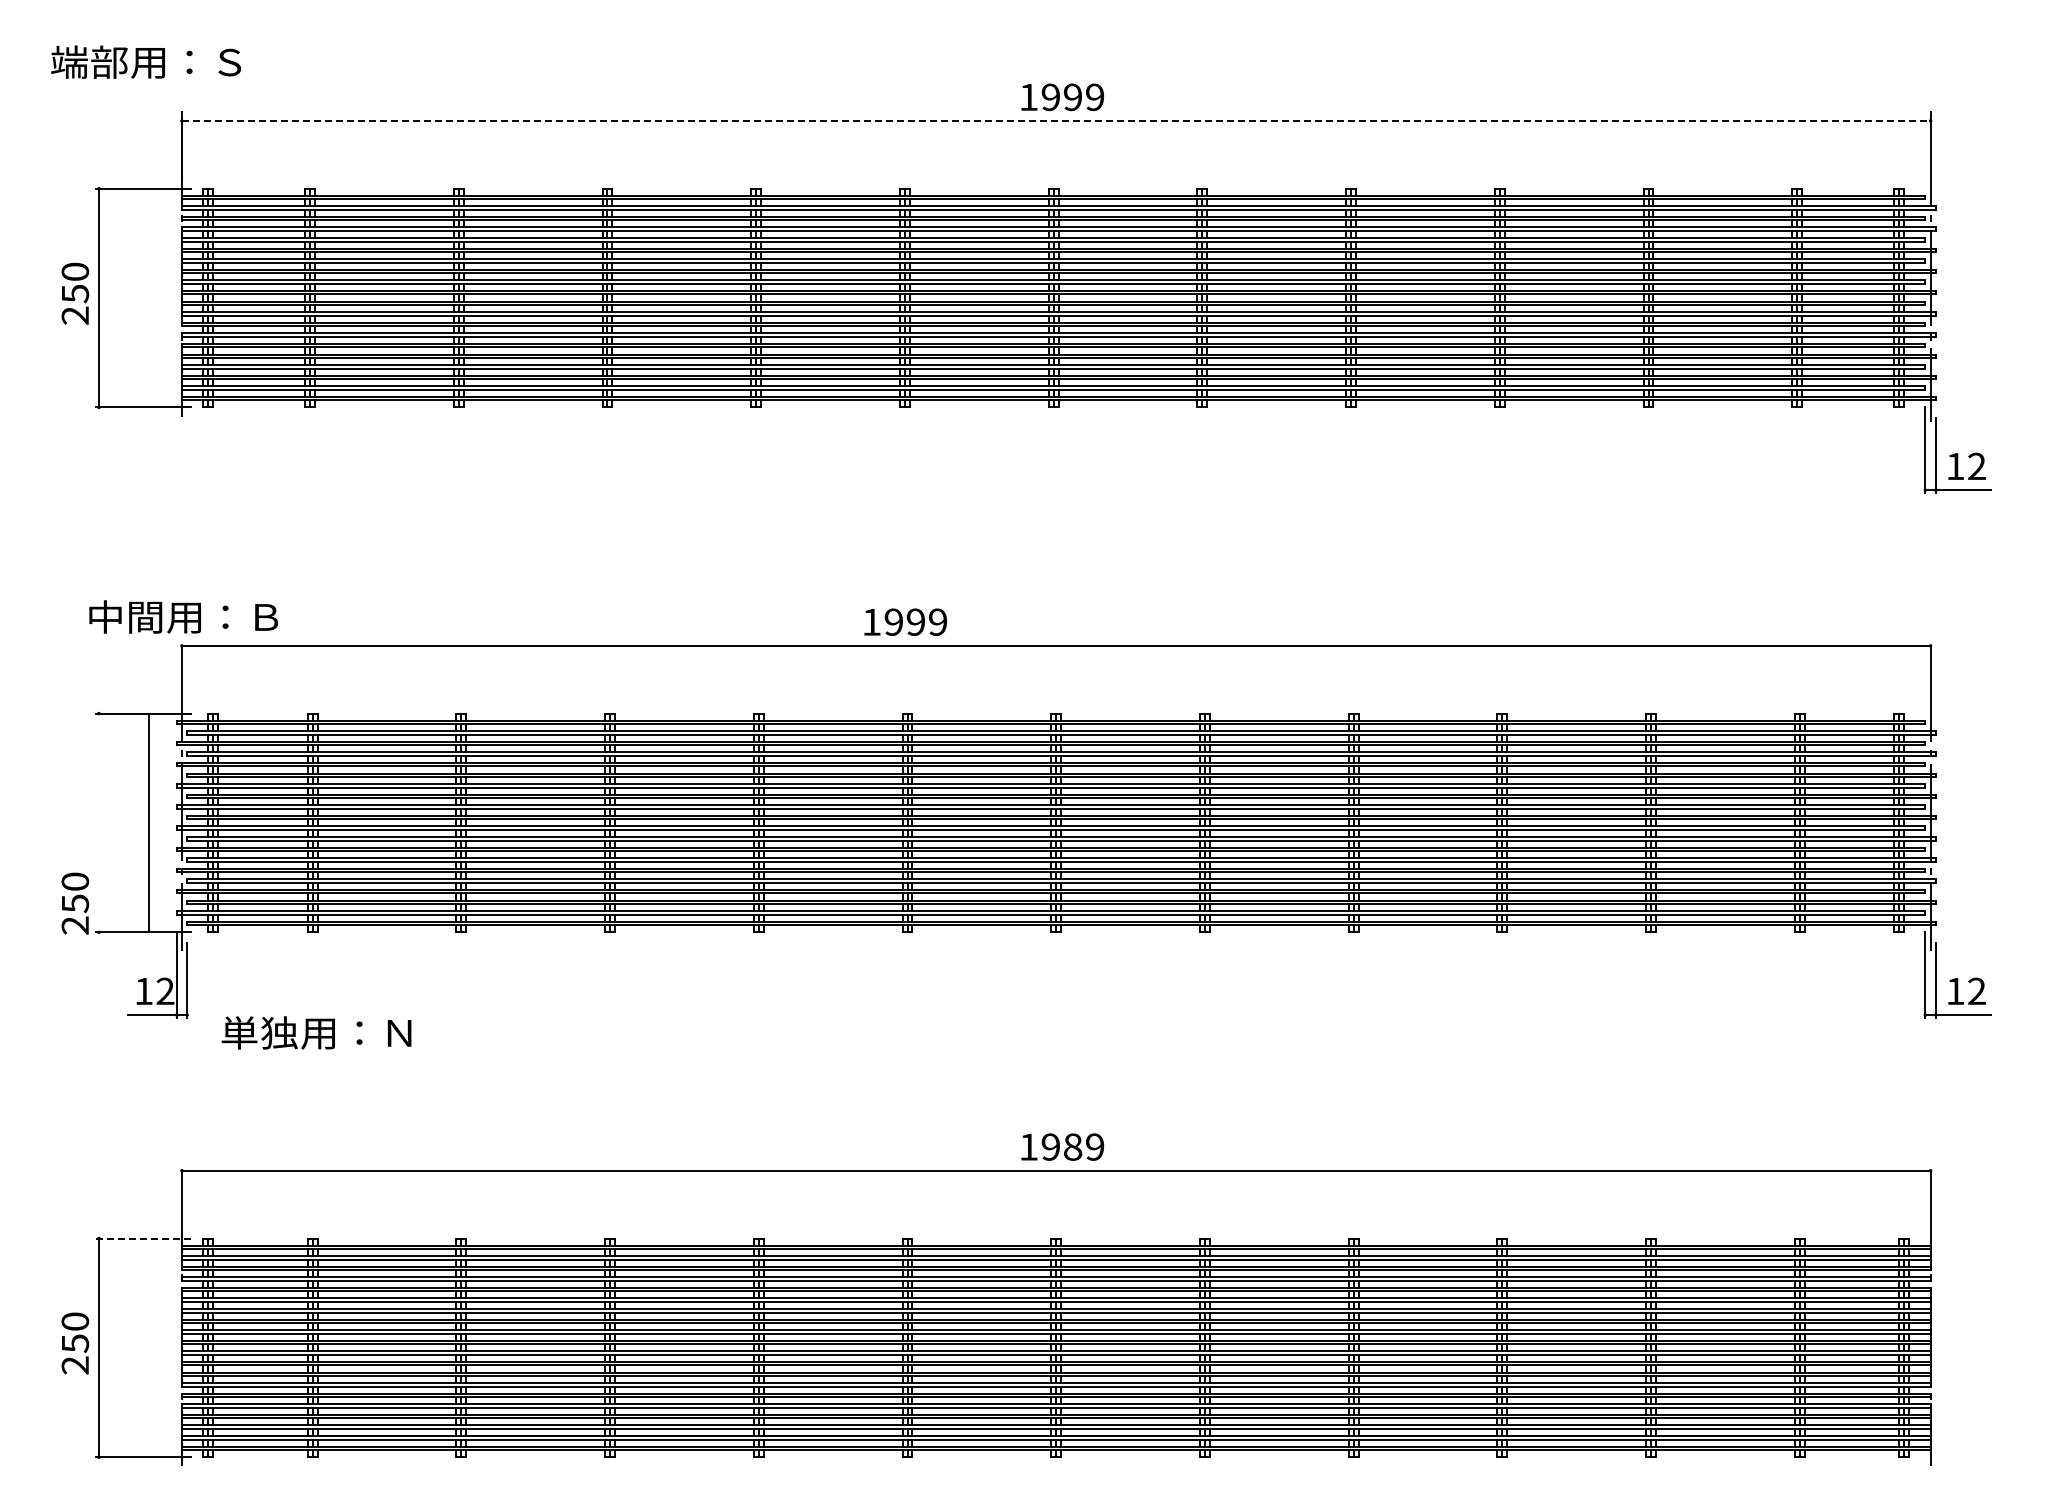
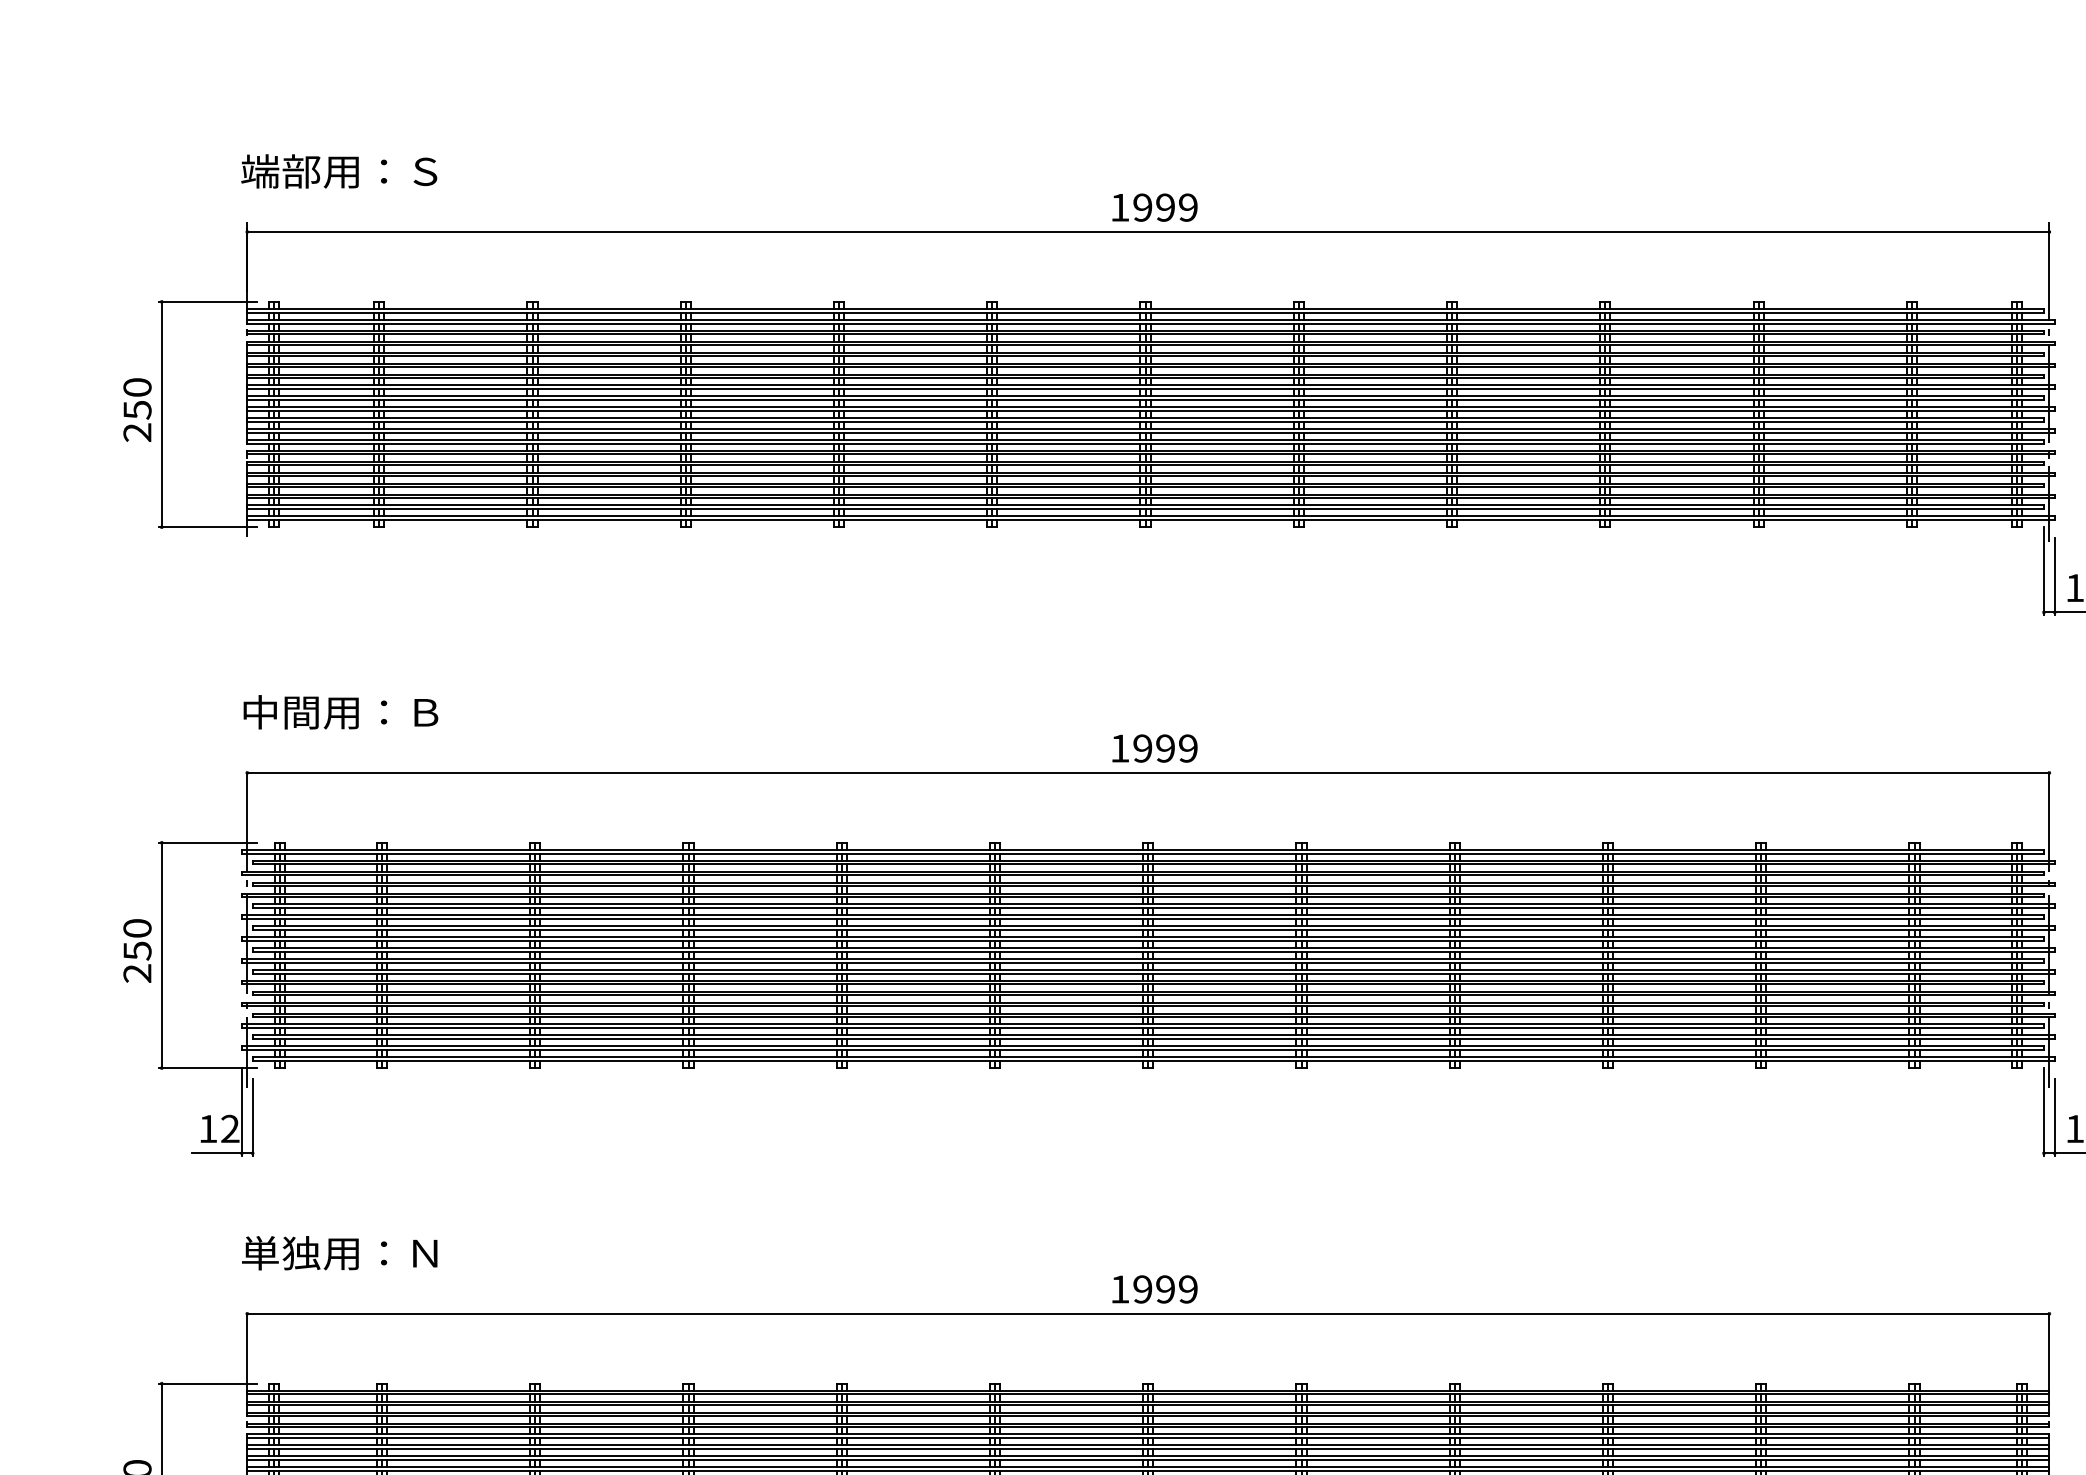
text: (146, 61) -> (339, 170), moved
line: (1056, 120) -> (1148, 231), dashed -> solid
text: (183, 616) -> (340, 711), moved
text: (905, 621) -> (1154, 747), moved
line: (148, 822) -> (161, 954), moved
text: (75, 903) -> (137, 950), moved
text: (316, 1032) -> (339, 1252), moved
text: (1072, 1146) -> (1165, 1288), 1989 -> 1999
line: (143, 1238) -> (207, 1383), dashed -> solid

